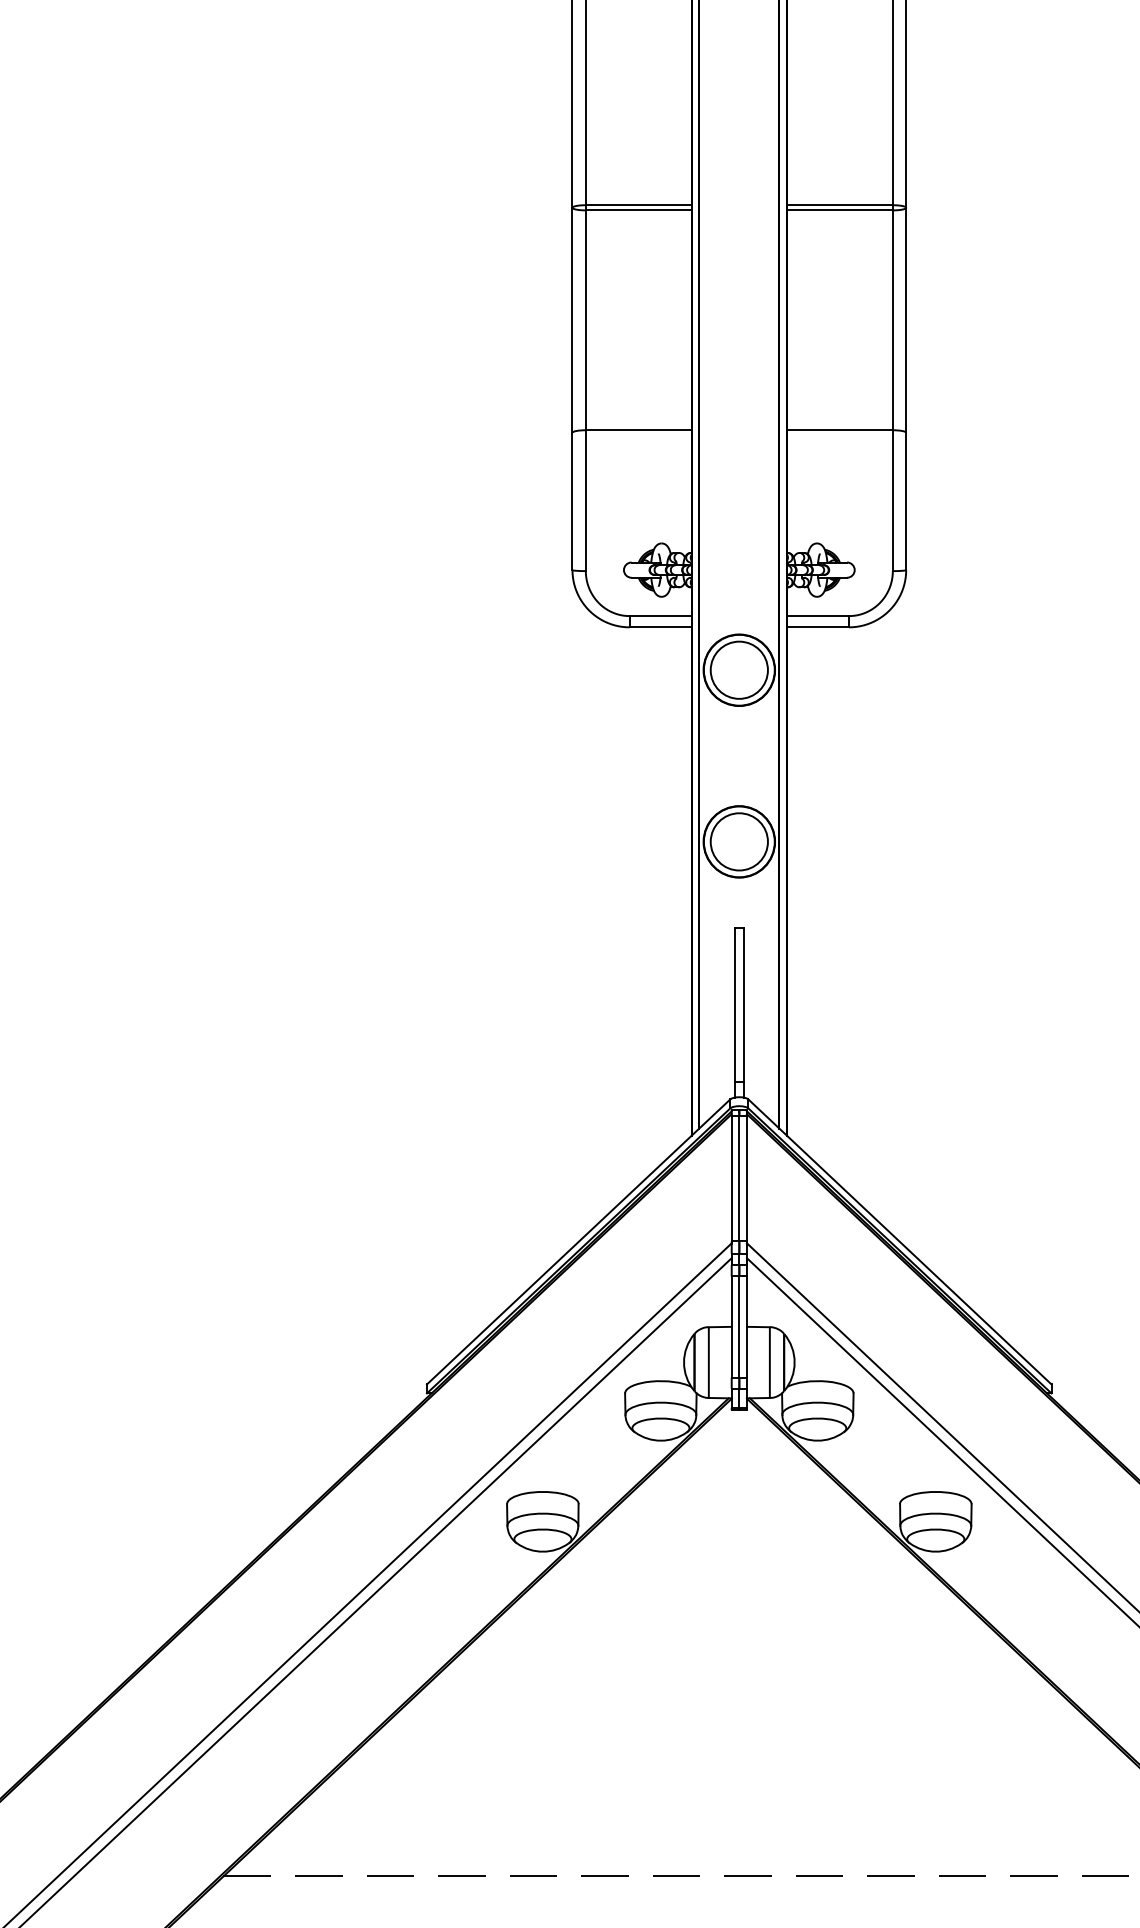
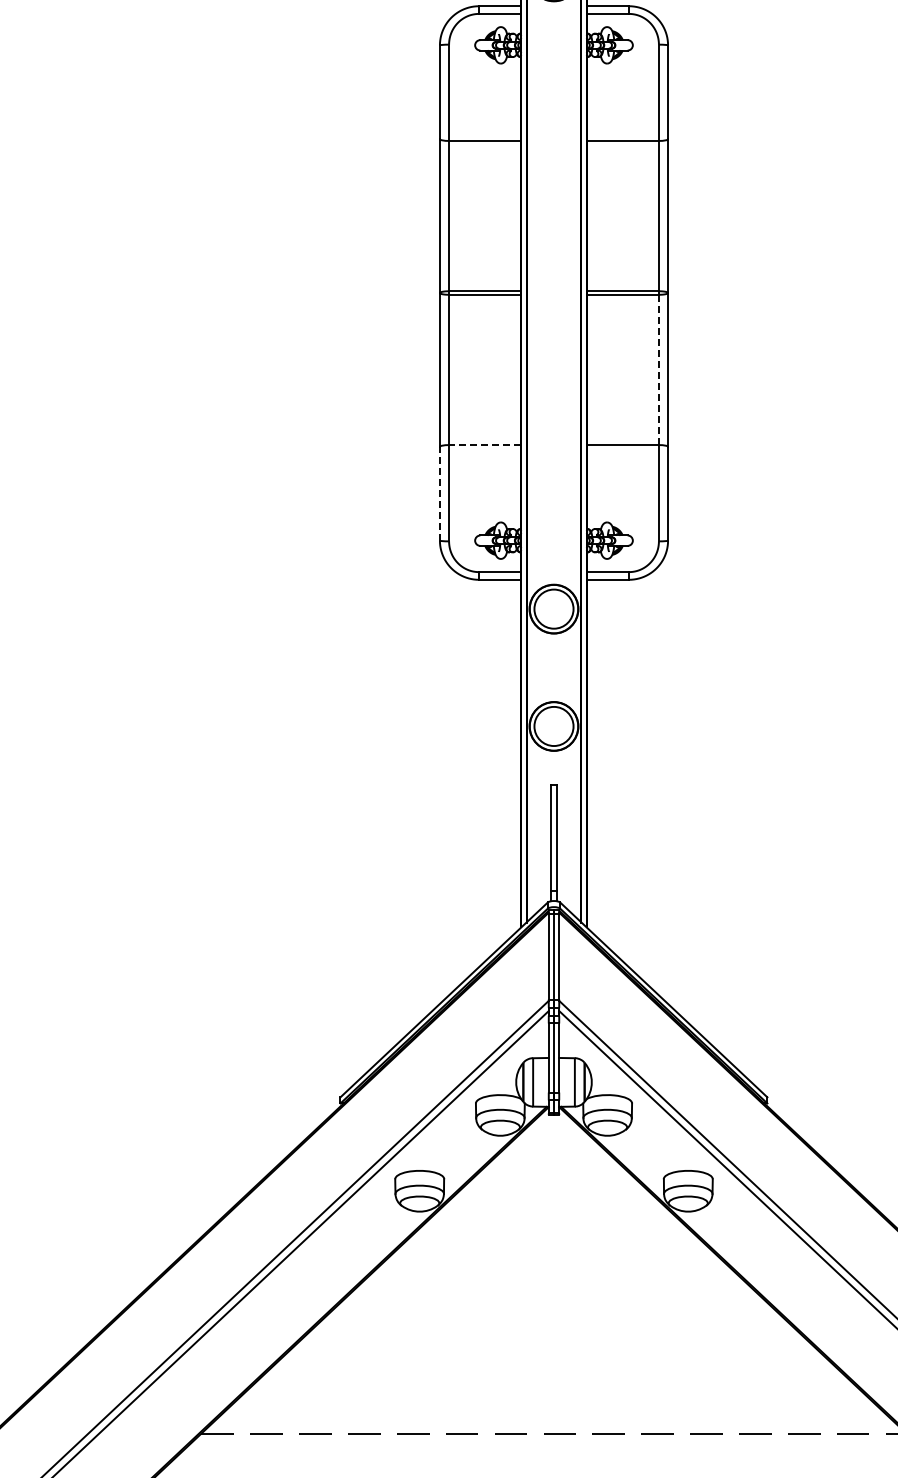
line: (892, 321) -> (658, 370), solid -> dashed
line: (637, 430) -> (484, 445), solid -> dashed
line: (571, 501) -> (439, 493), solid -> dashed

